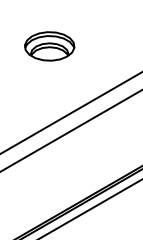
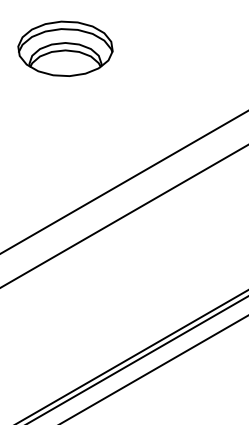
part: (49, 46) -> (65, 48), moved

